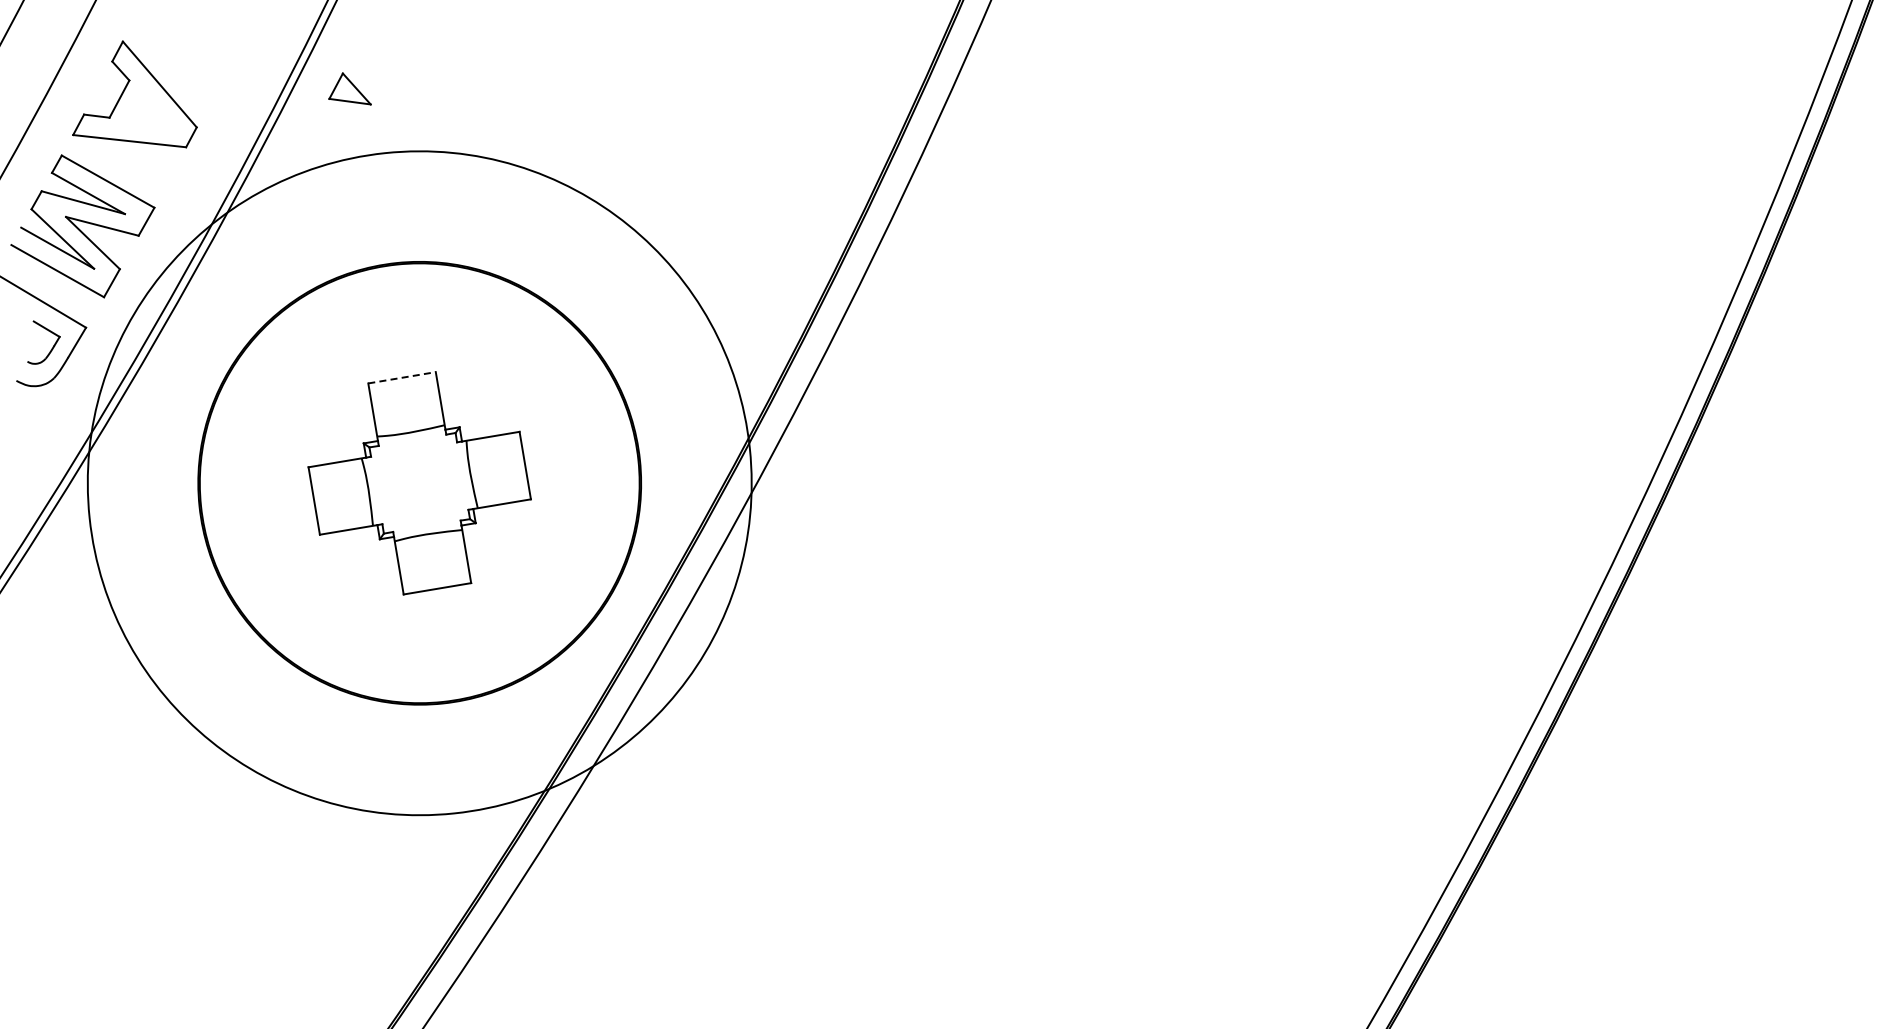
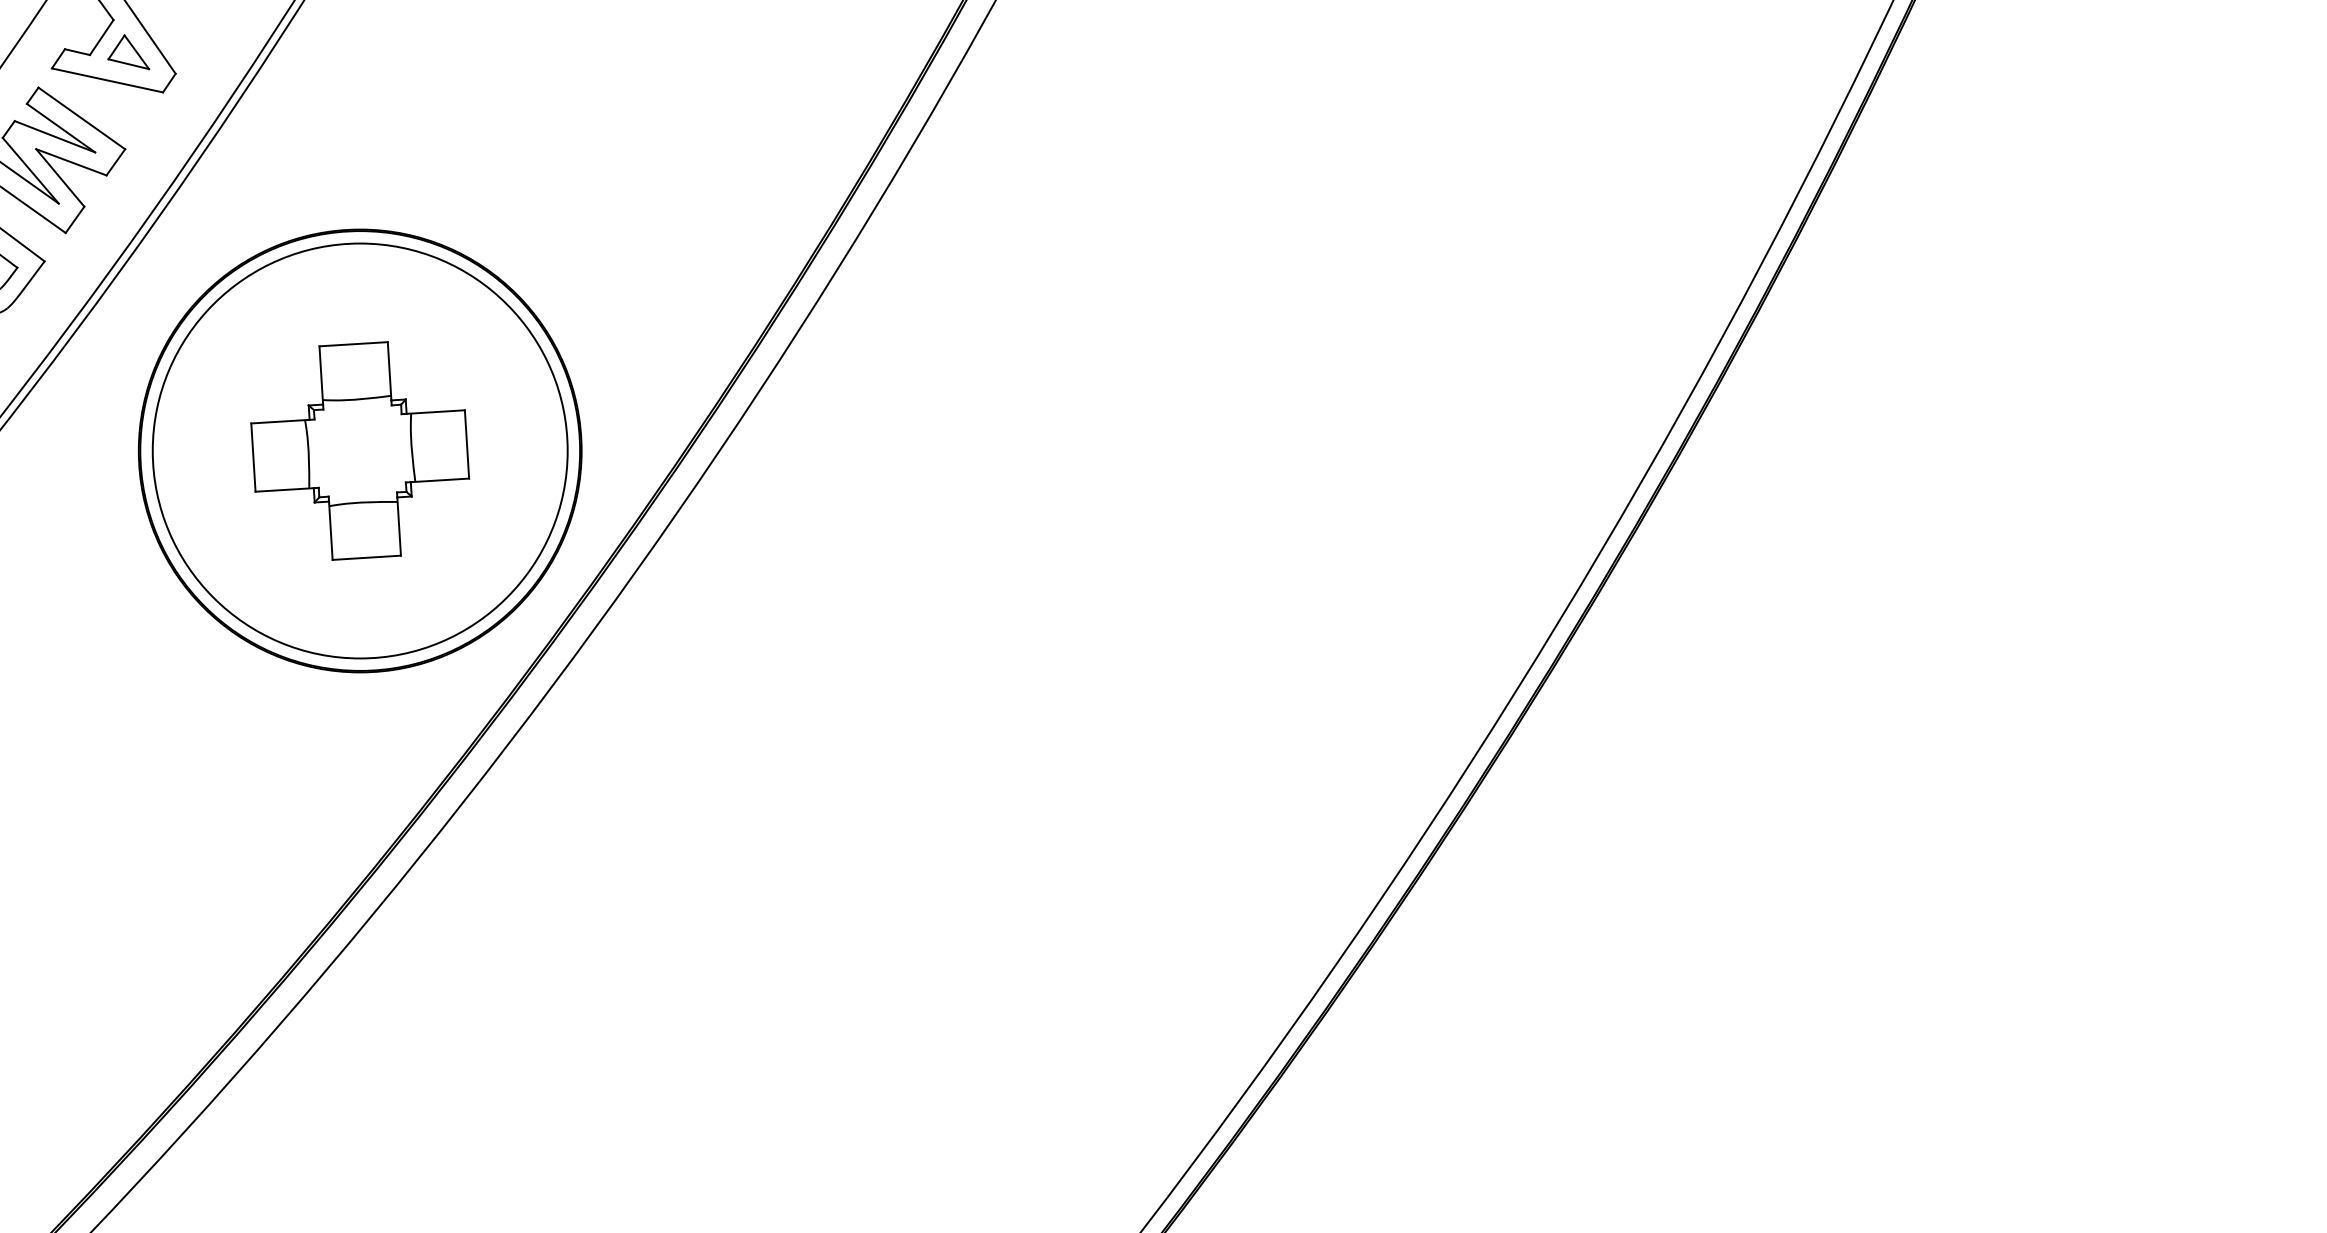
part: (348, 90) -> (128, 52), moved
line: (402, 377) -> (354, 344), dashed -> solid
circle: (418, 482) -> (359, 450), size x0.62

